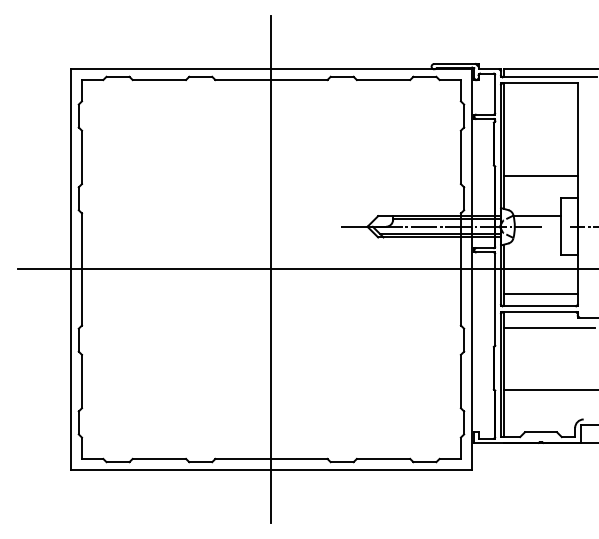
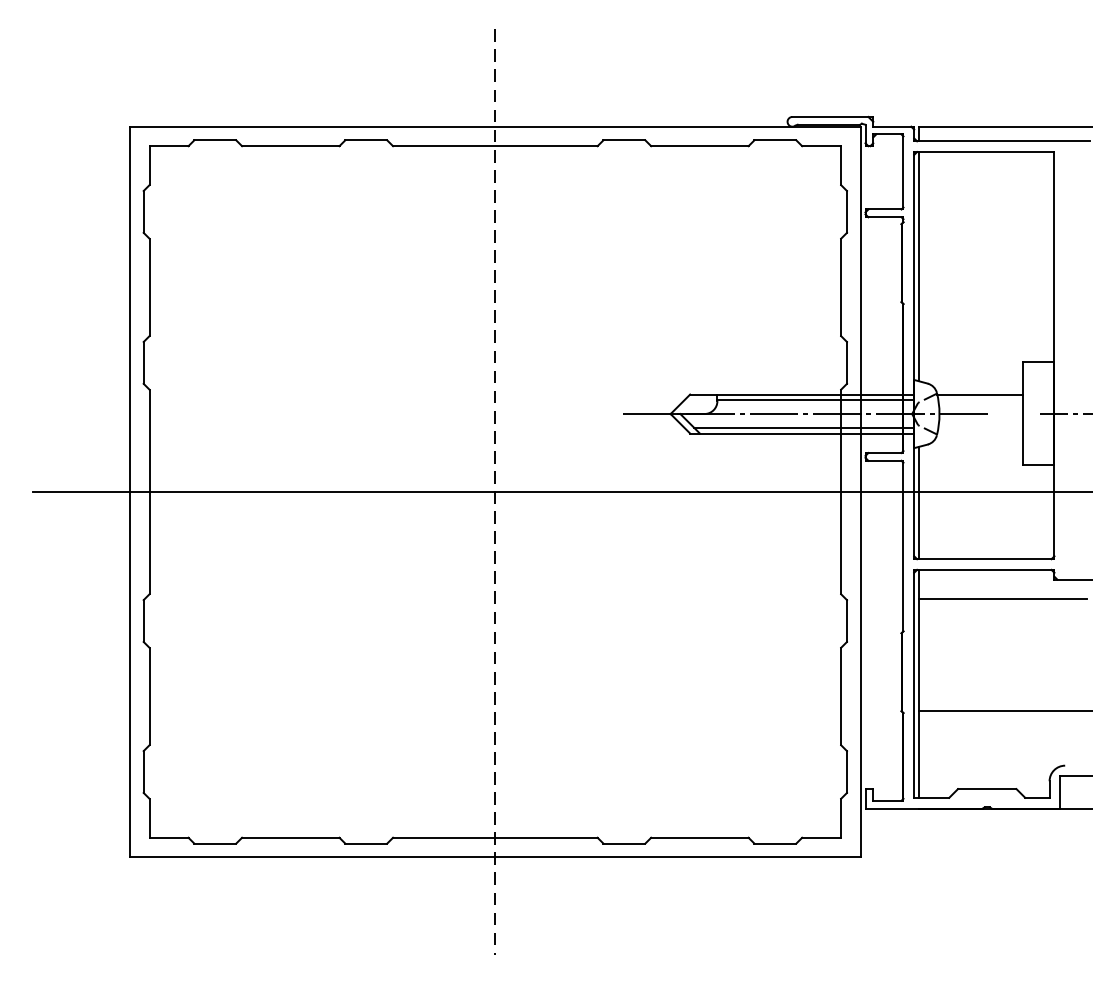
line: (540, 176) -> (986, 322), removed
line: (271, 269) -> (495, 492), solid -> dashed
line: (540, 293) -> (986, 535), removed

